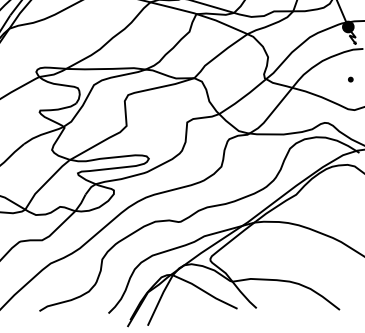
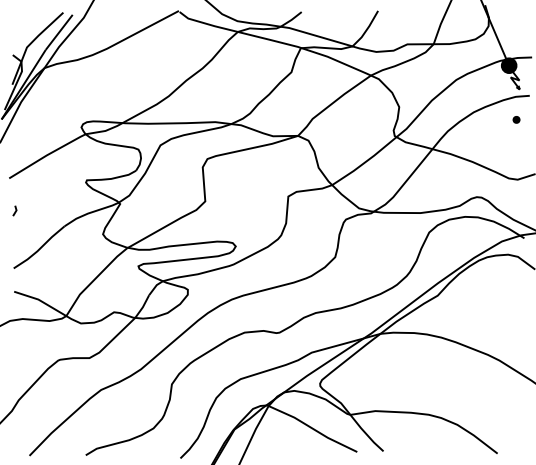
part: (350, 79) -> (516, 119), moved

